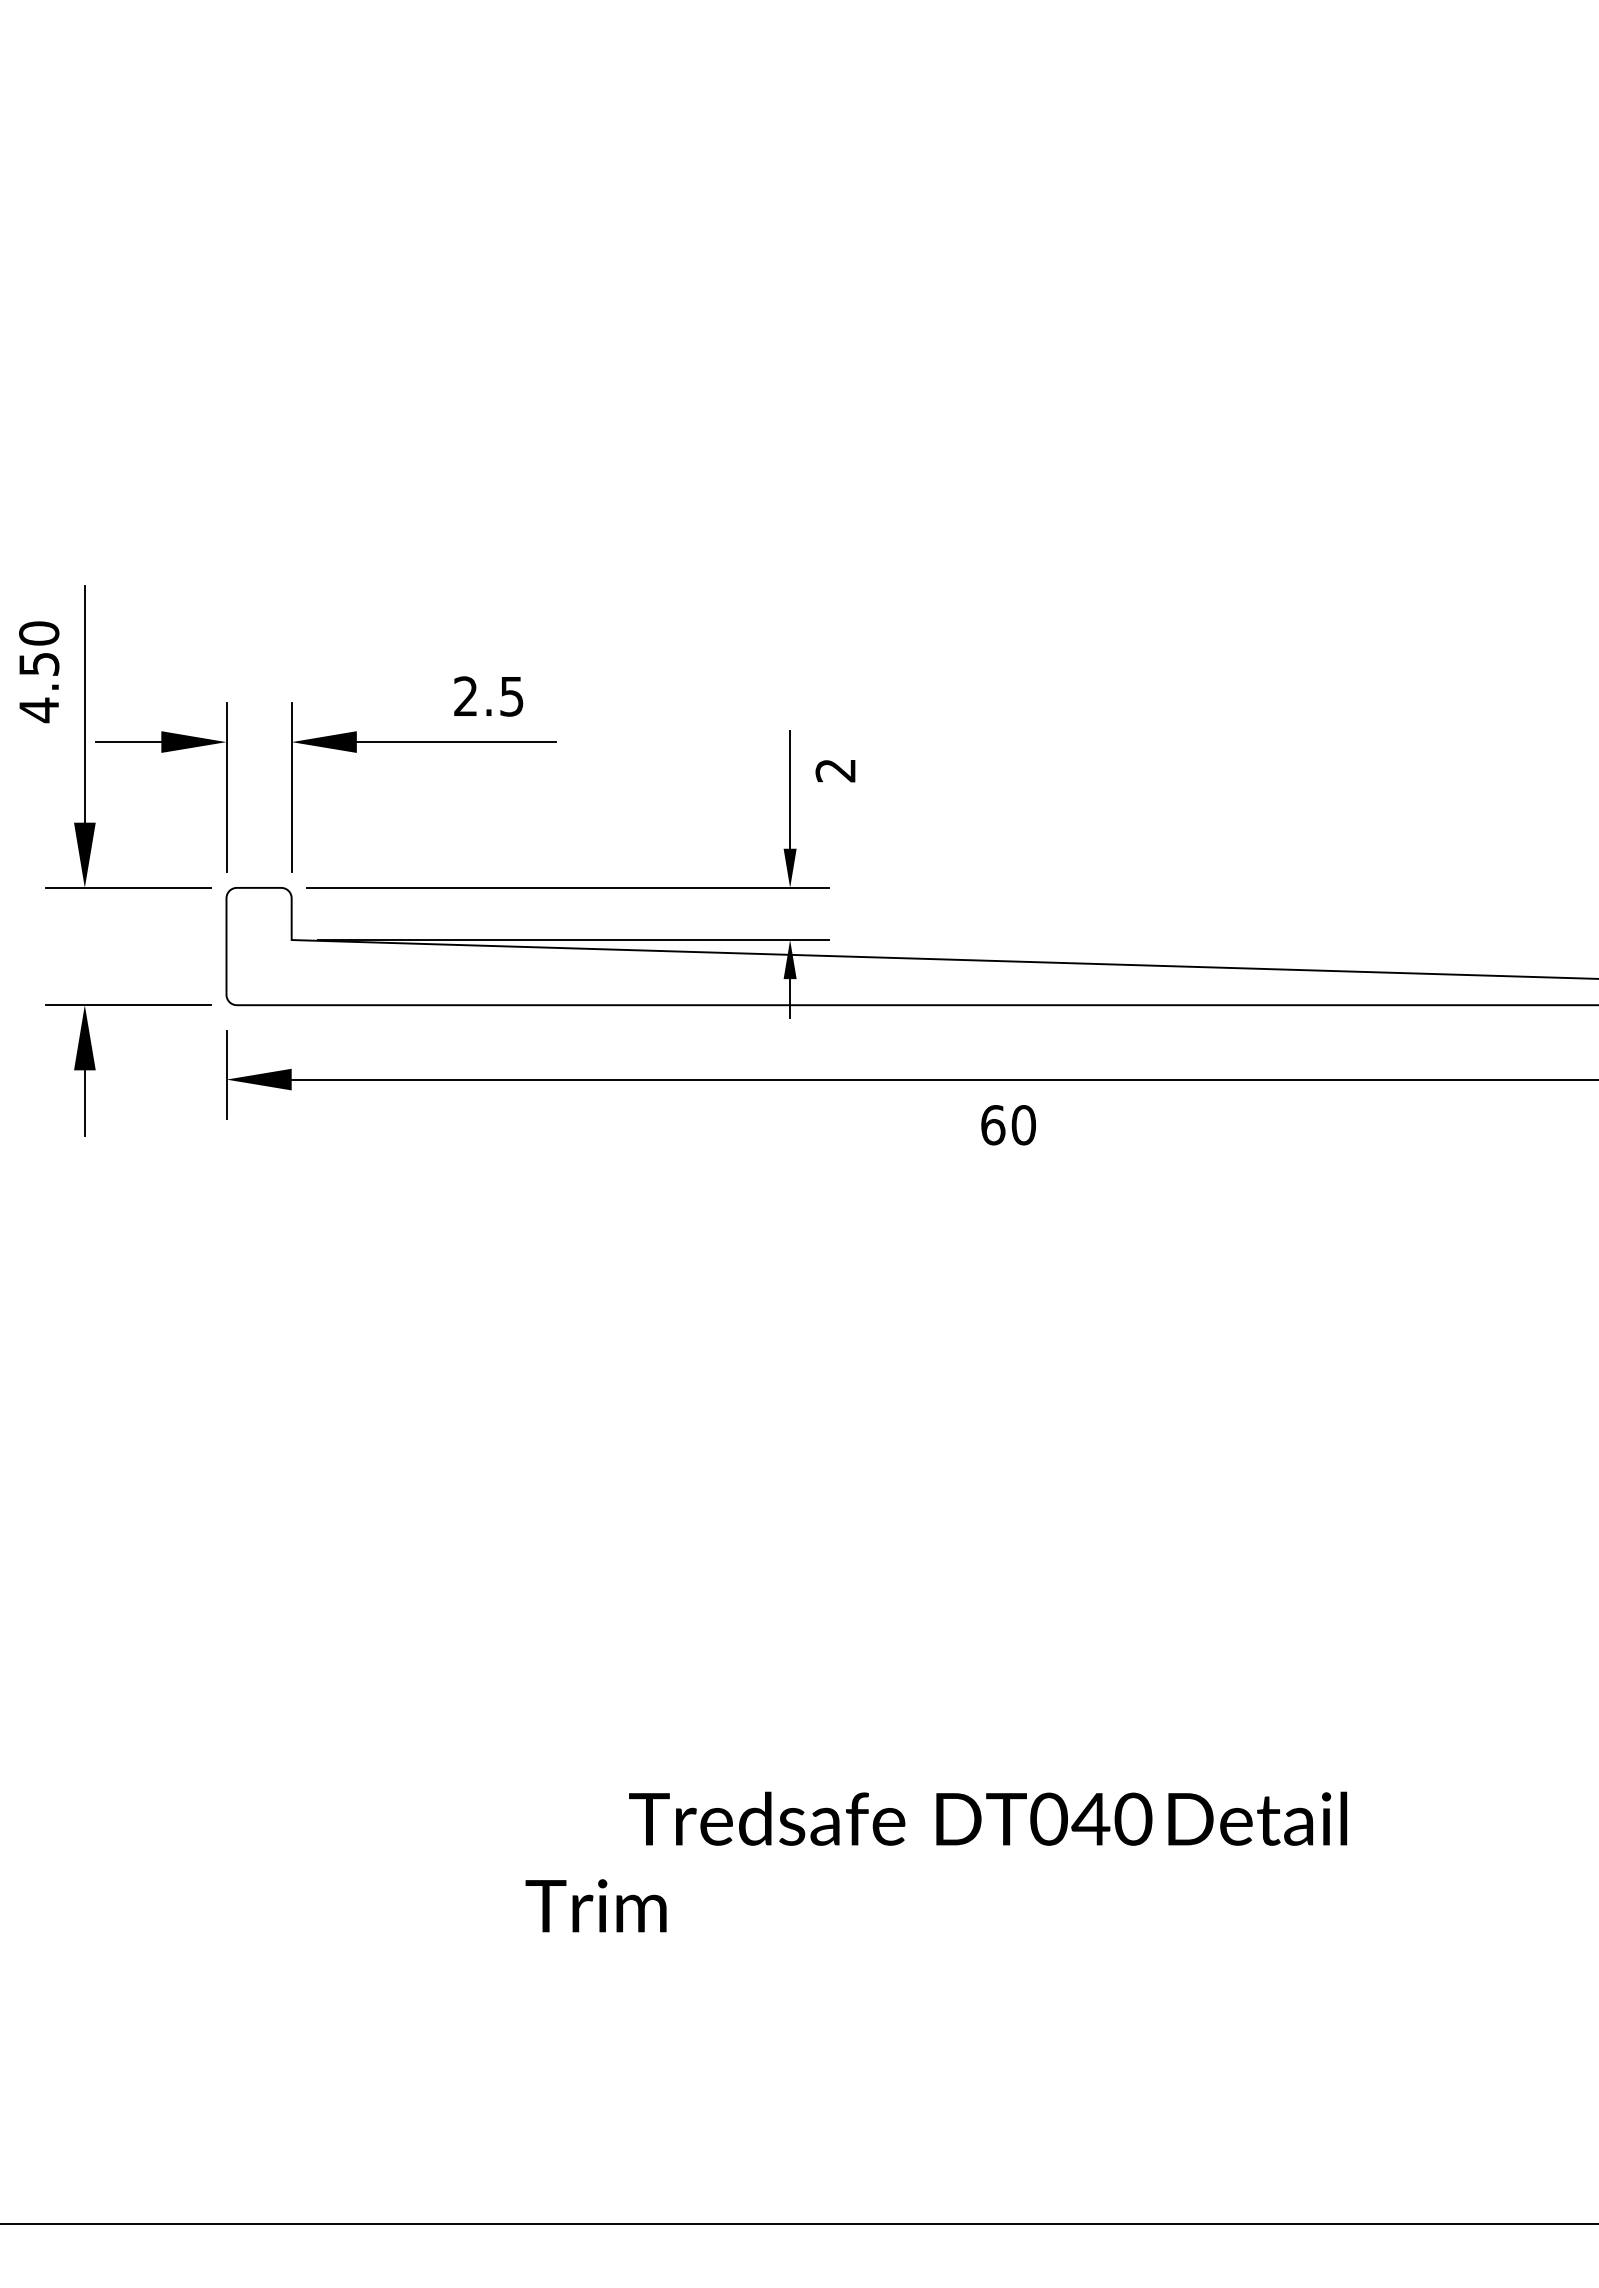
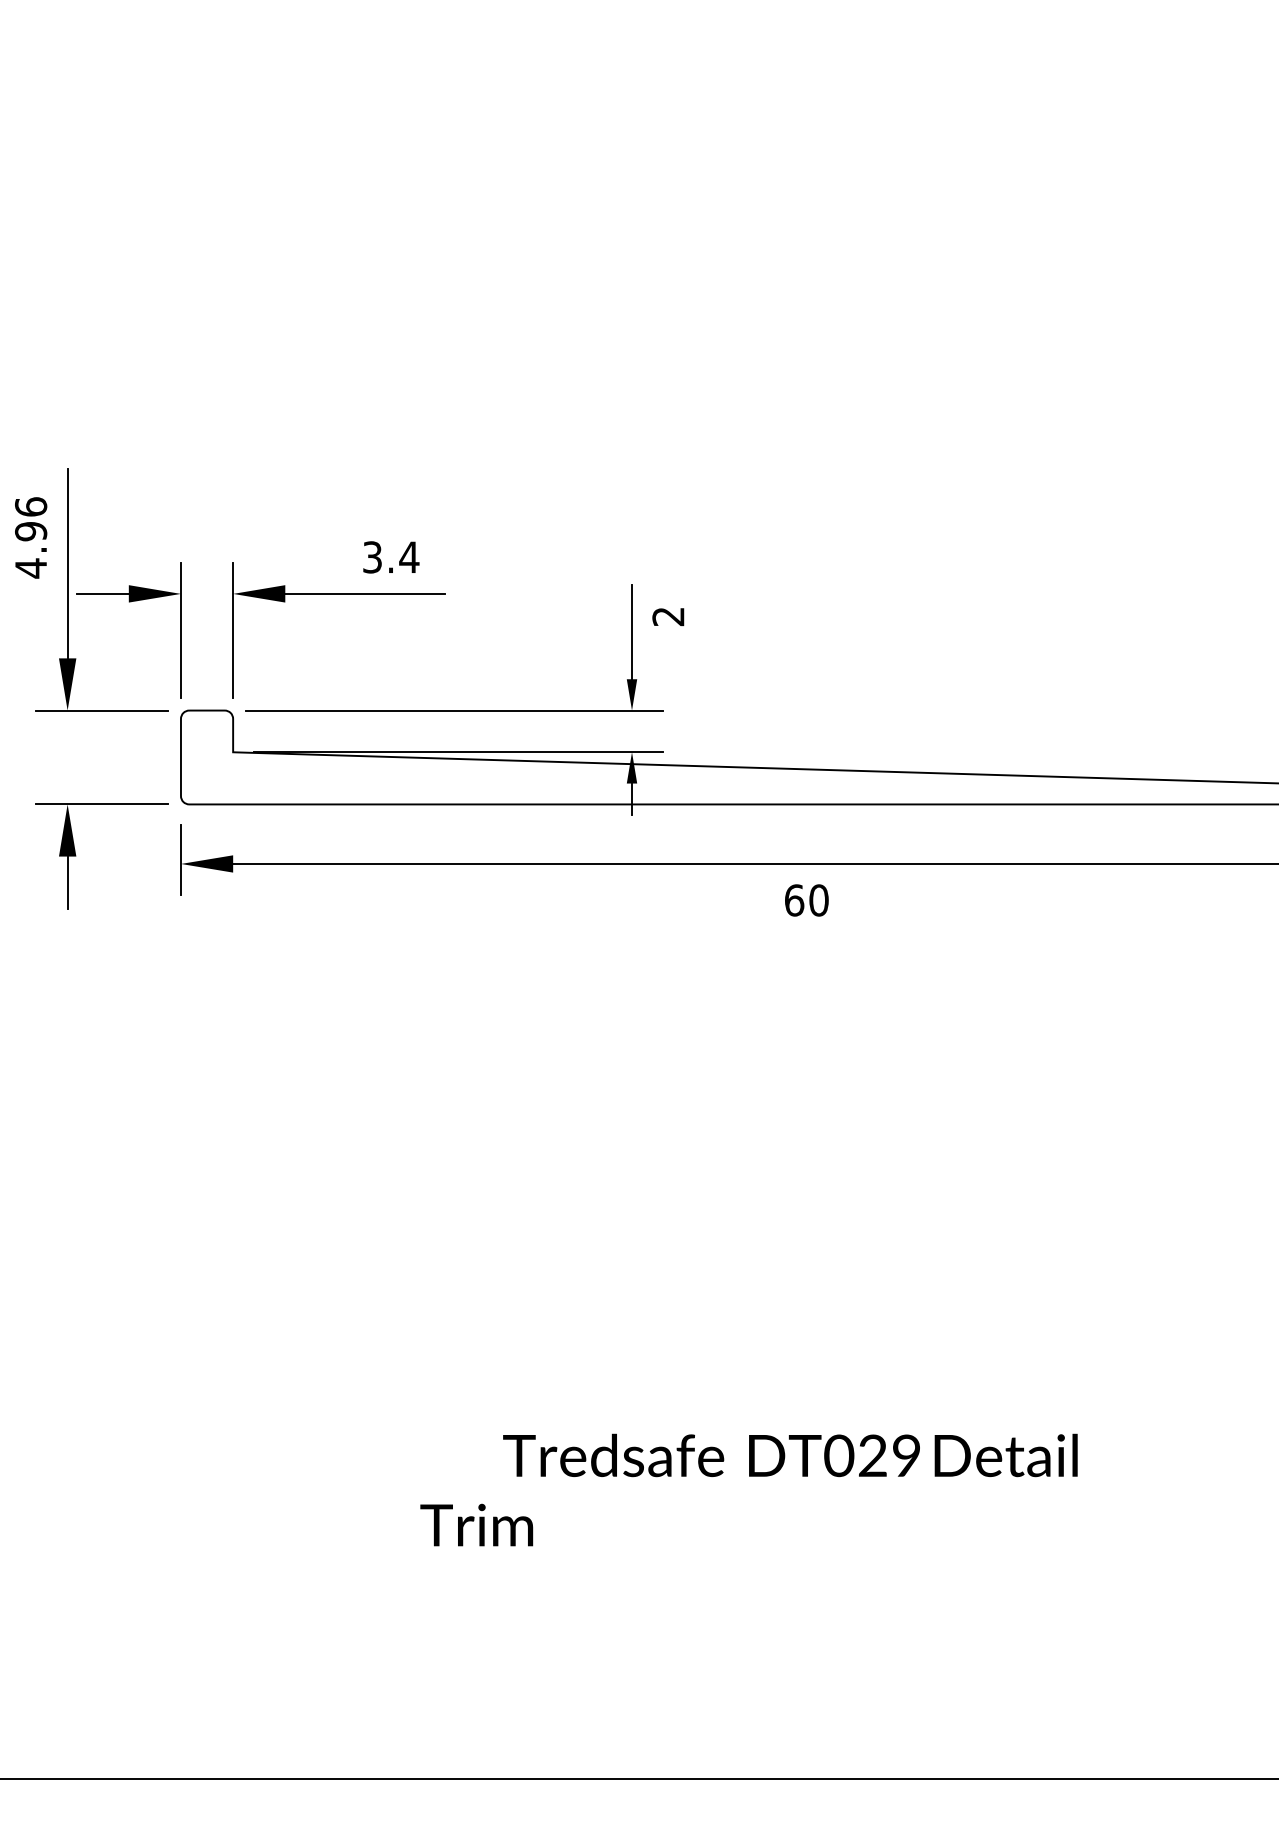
text: (39, 648) -> (31, 519), 4.50 -> 4.96
text: (489, 696) -> (391, 557), 2.5 -> 3.4
text: (1111, 1818) -> (889, 1455), DT040 -> DT029

